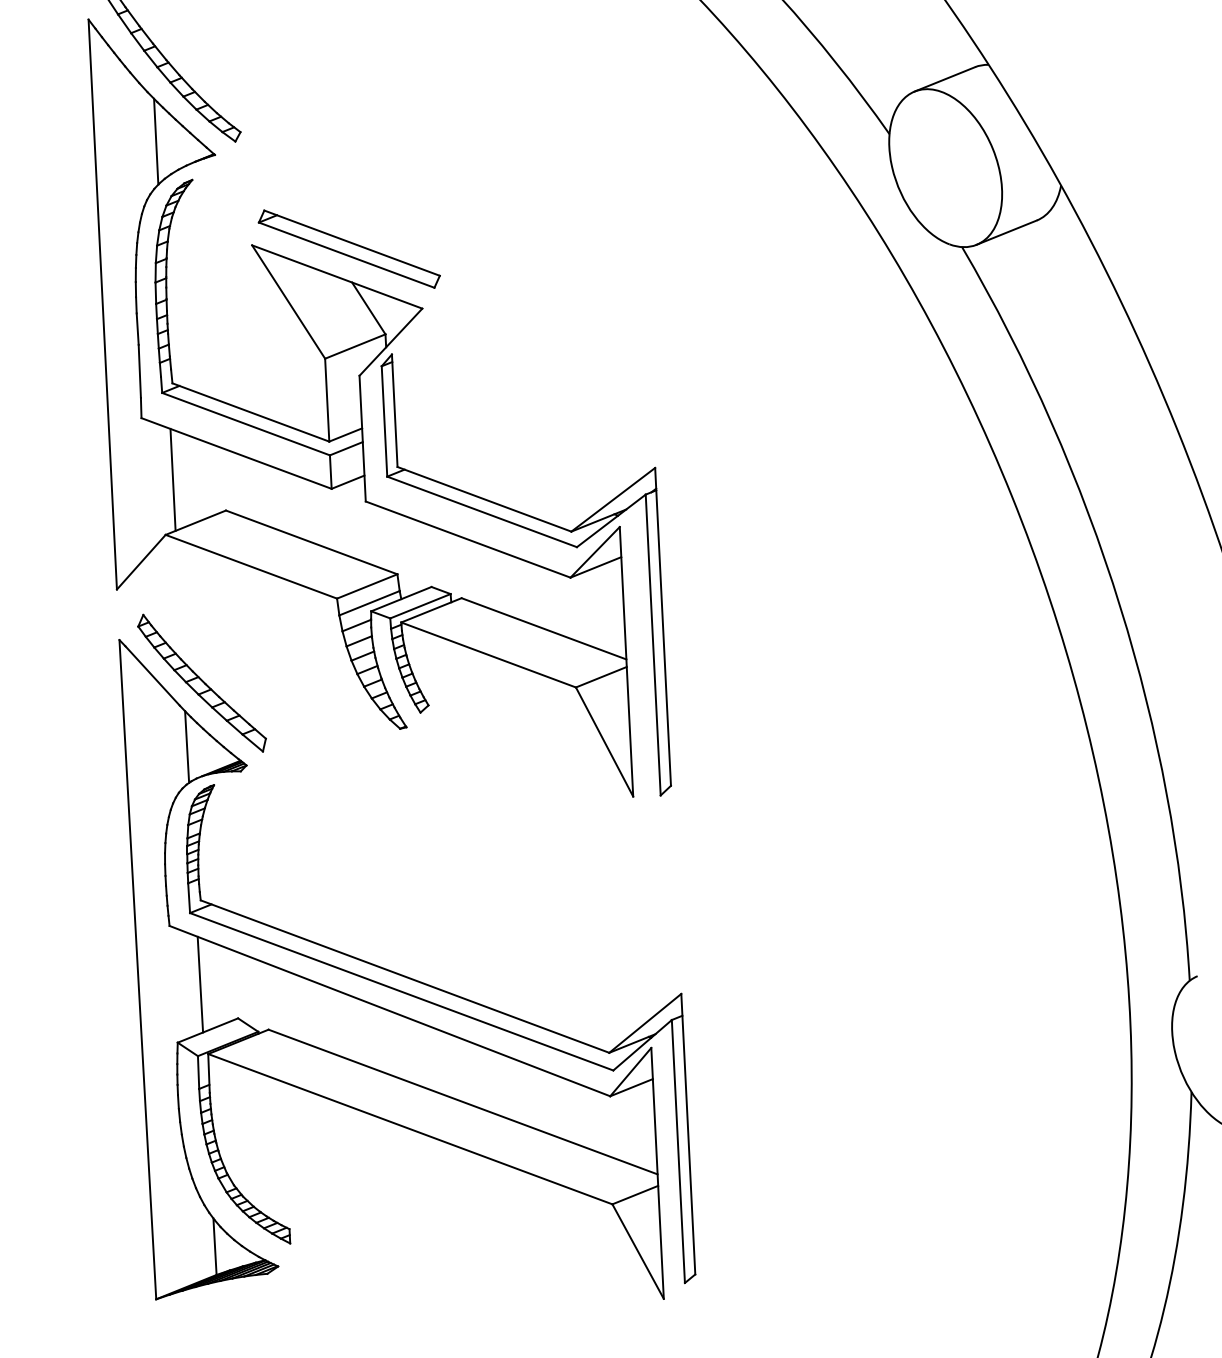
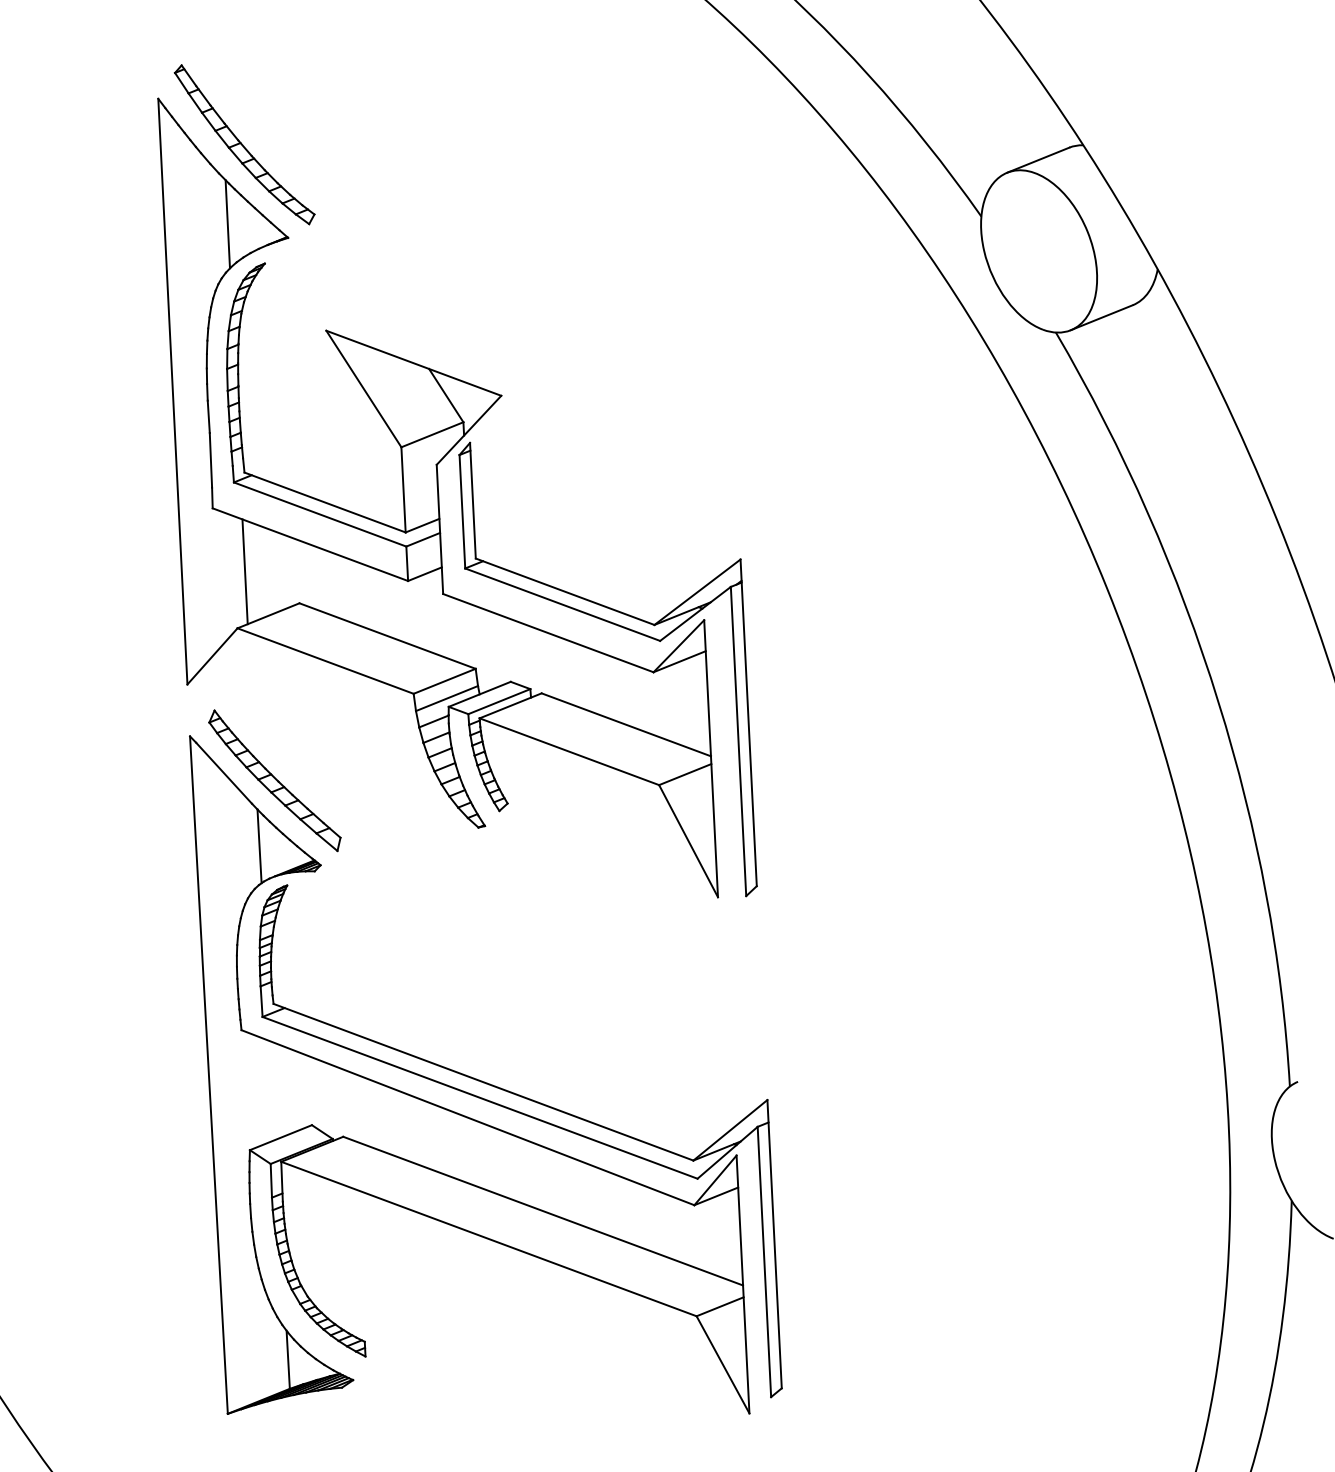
part: (349, 248) -> (426, 334), removed
line: (199, 984) -> (272, 1090), removed

